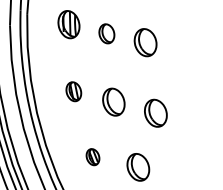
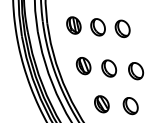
part: (105, 33) -> (97, 27), size x1.43
part: (73, 92) -> (83, 66), size x1.43
part: (92, 157) -> (101, 104), size x1.67

